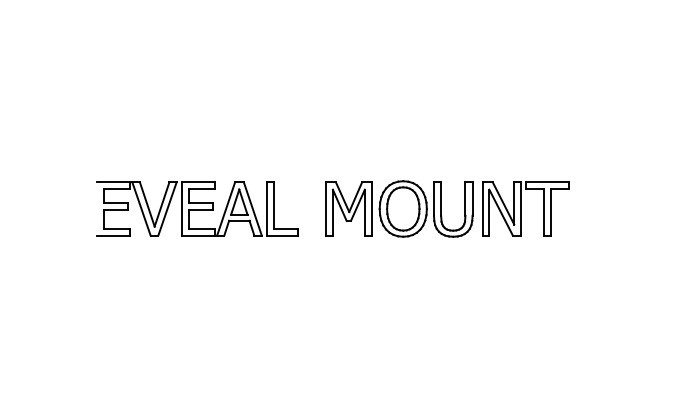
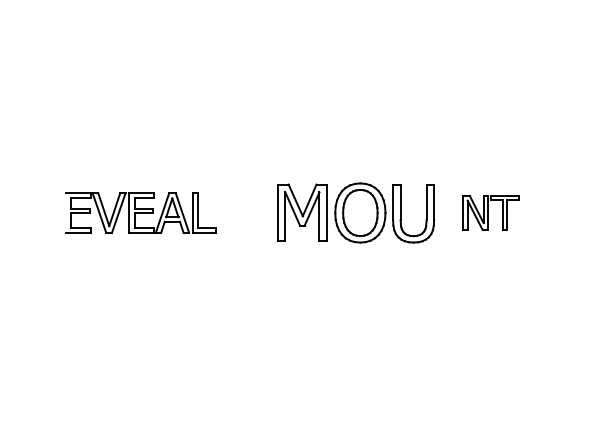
part: (197, 208) -> (141, 212), size x0.7
part: (525, 208) -> (490, 212), size x0.6

